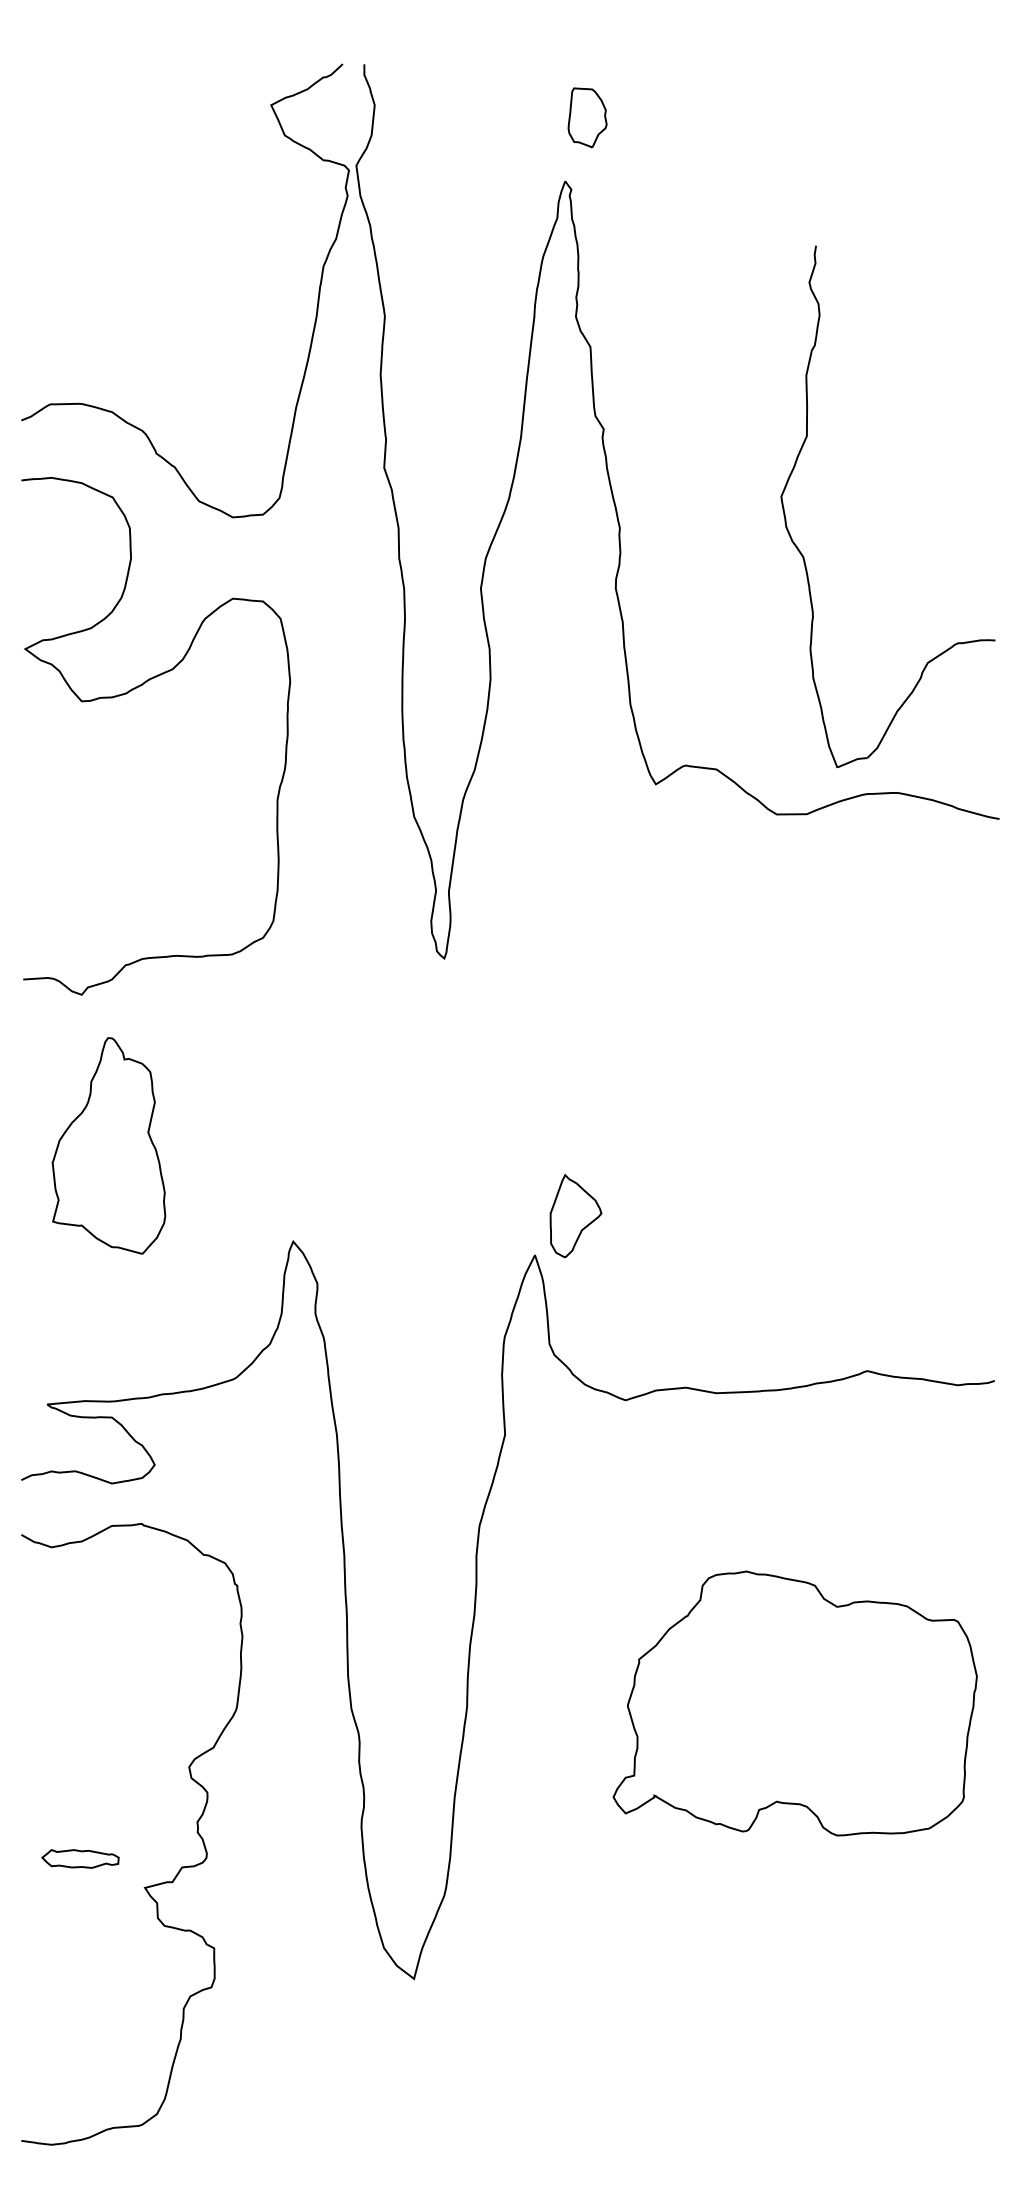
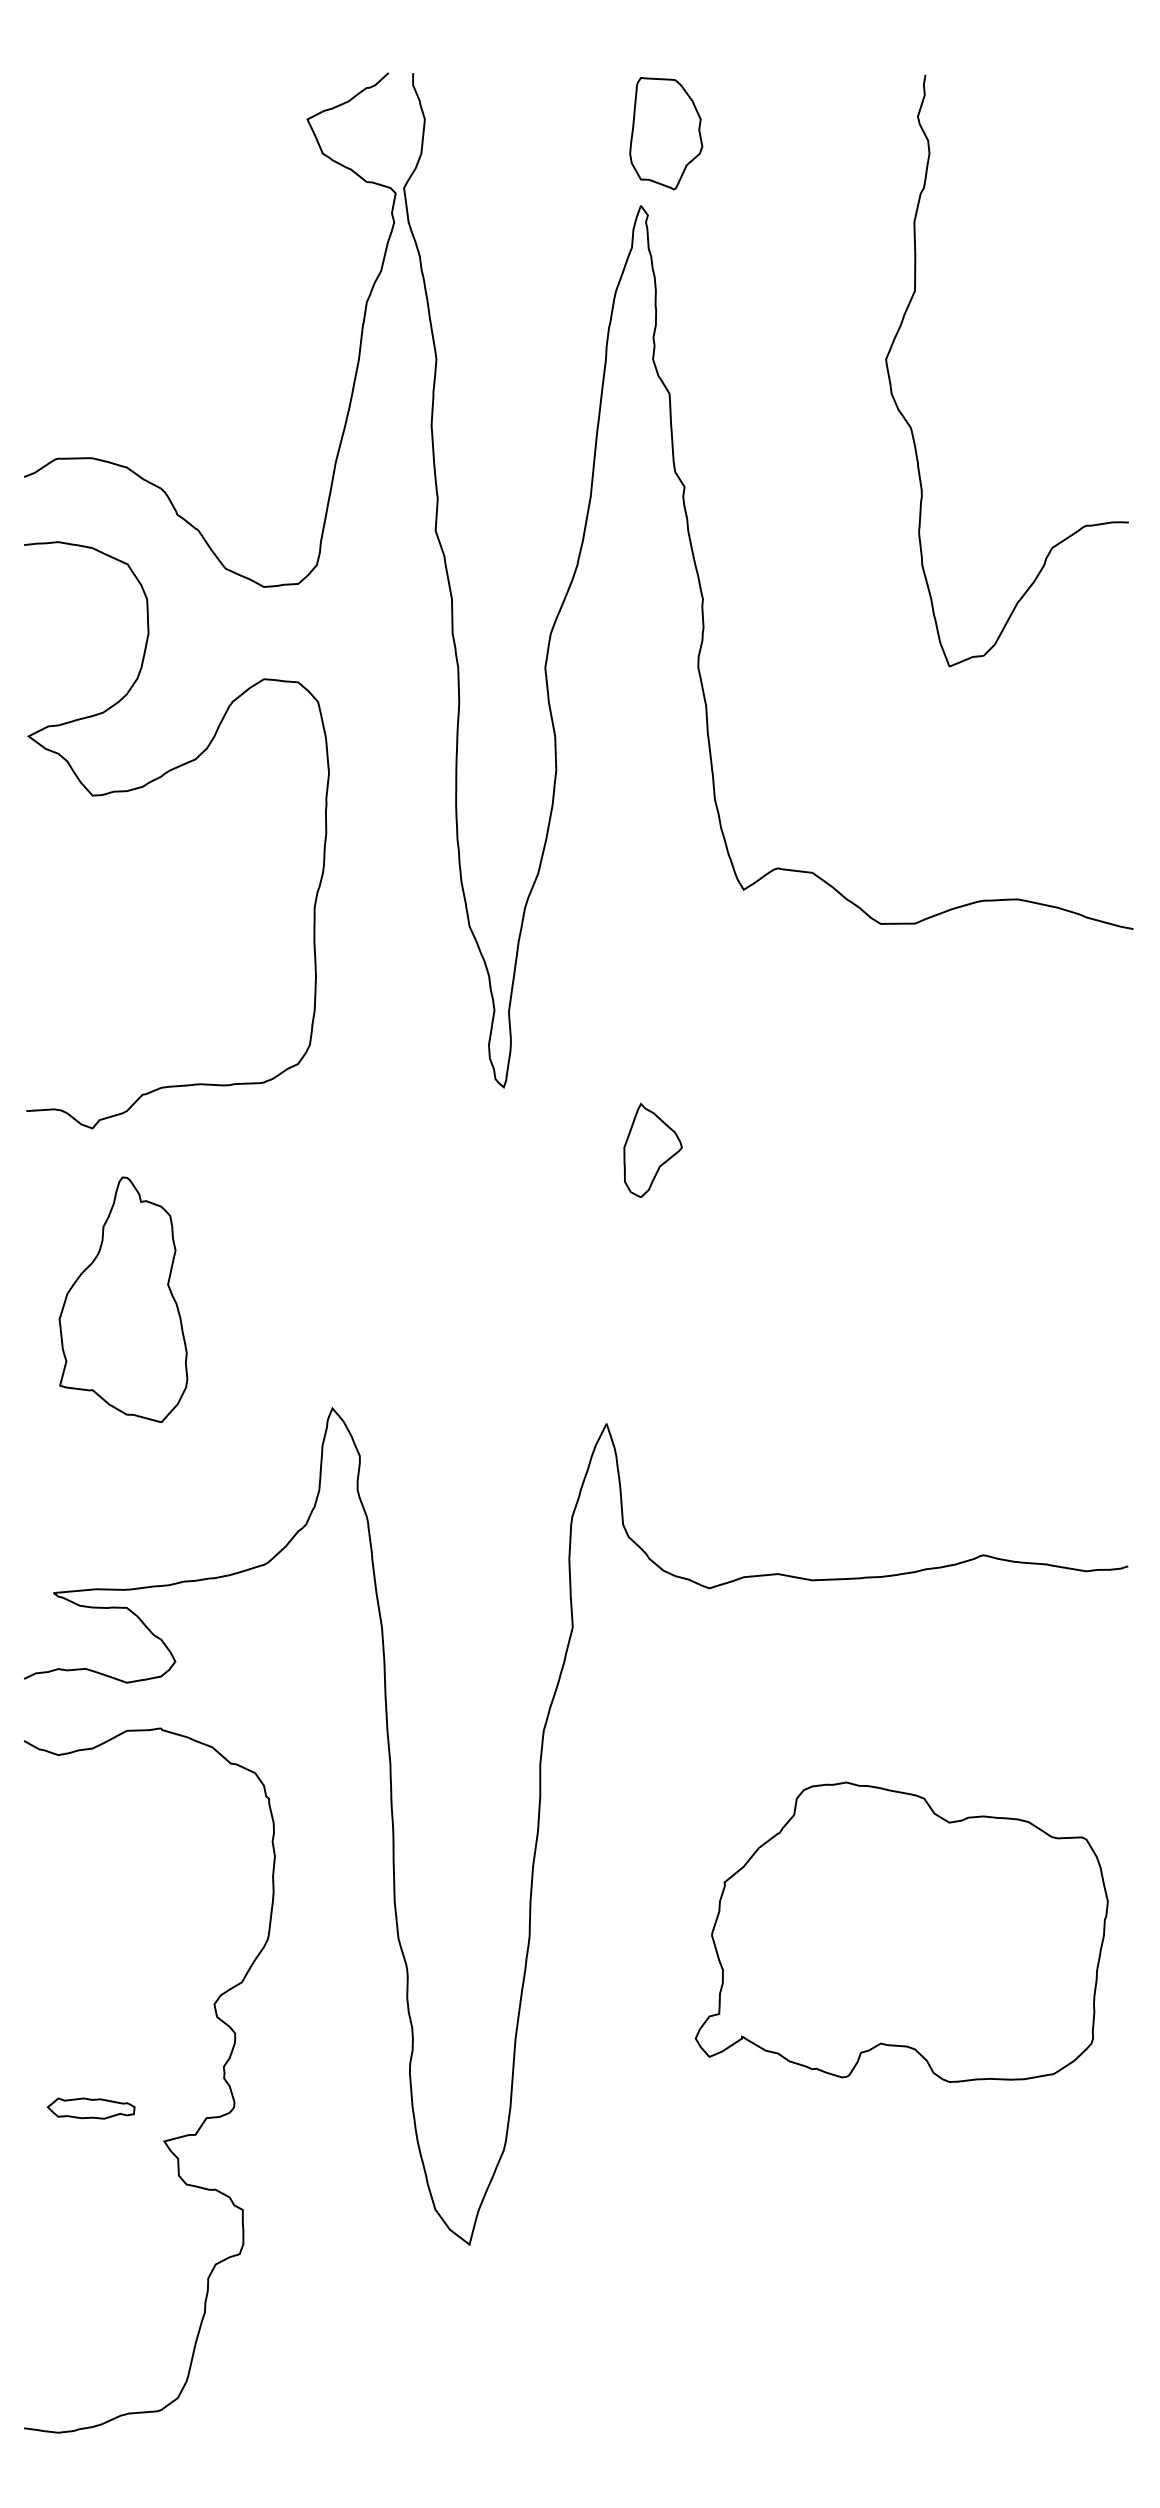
part: (587, 117) -> (666, 133), size x1.67
part: (803, 555) -> (911, 426), moved
part: (575, 1215) -> (652, 1149), moved

